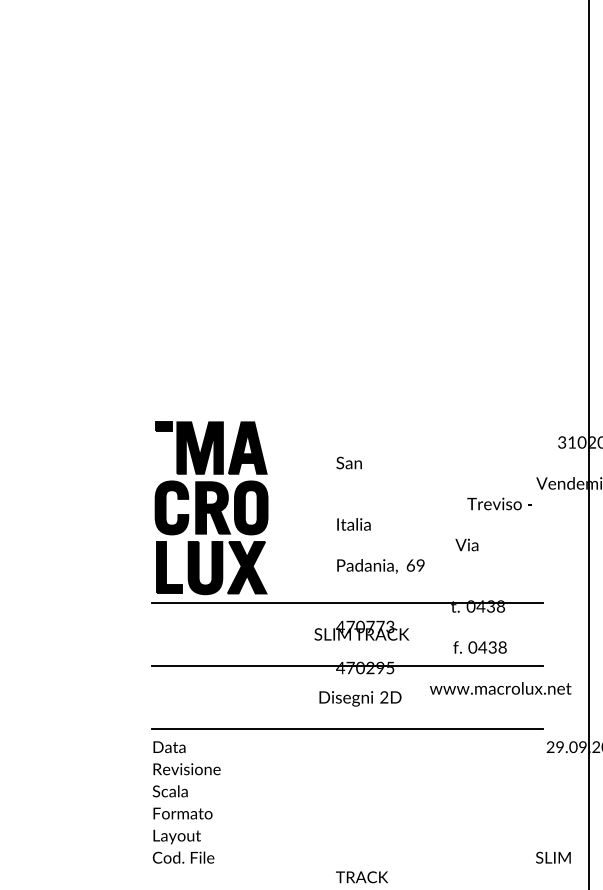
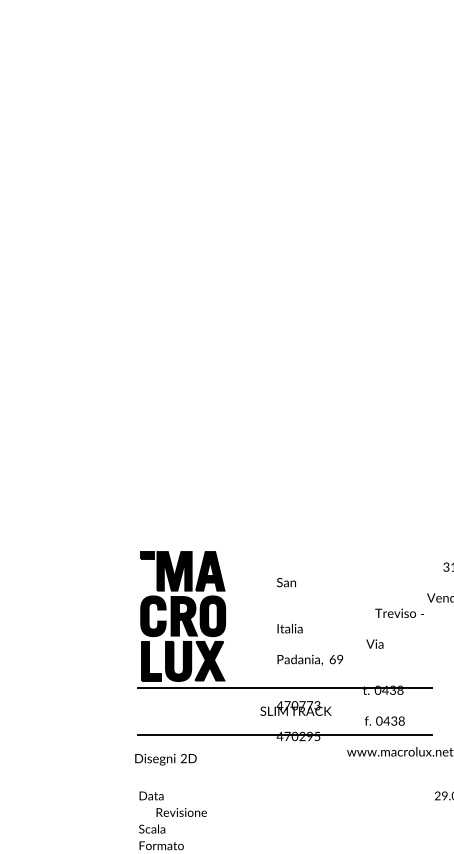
text: (359, 698) -> (165, 759), moved
line: (347, 729) -> (285, 782), removed
text: (186, 769) -> (181, 812), moved

